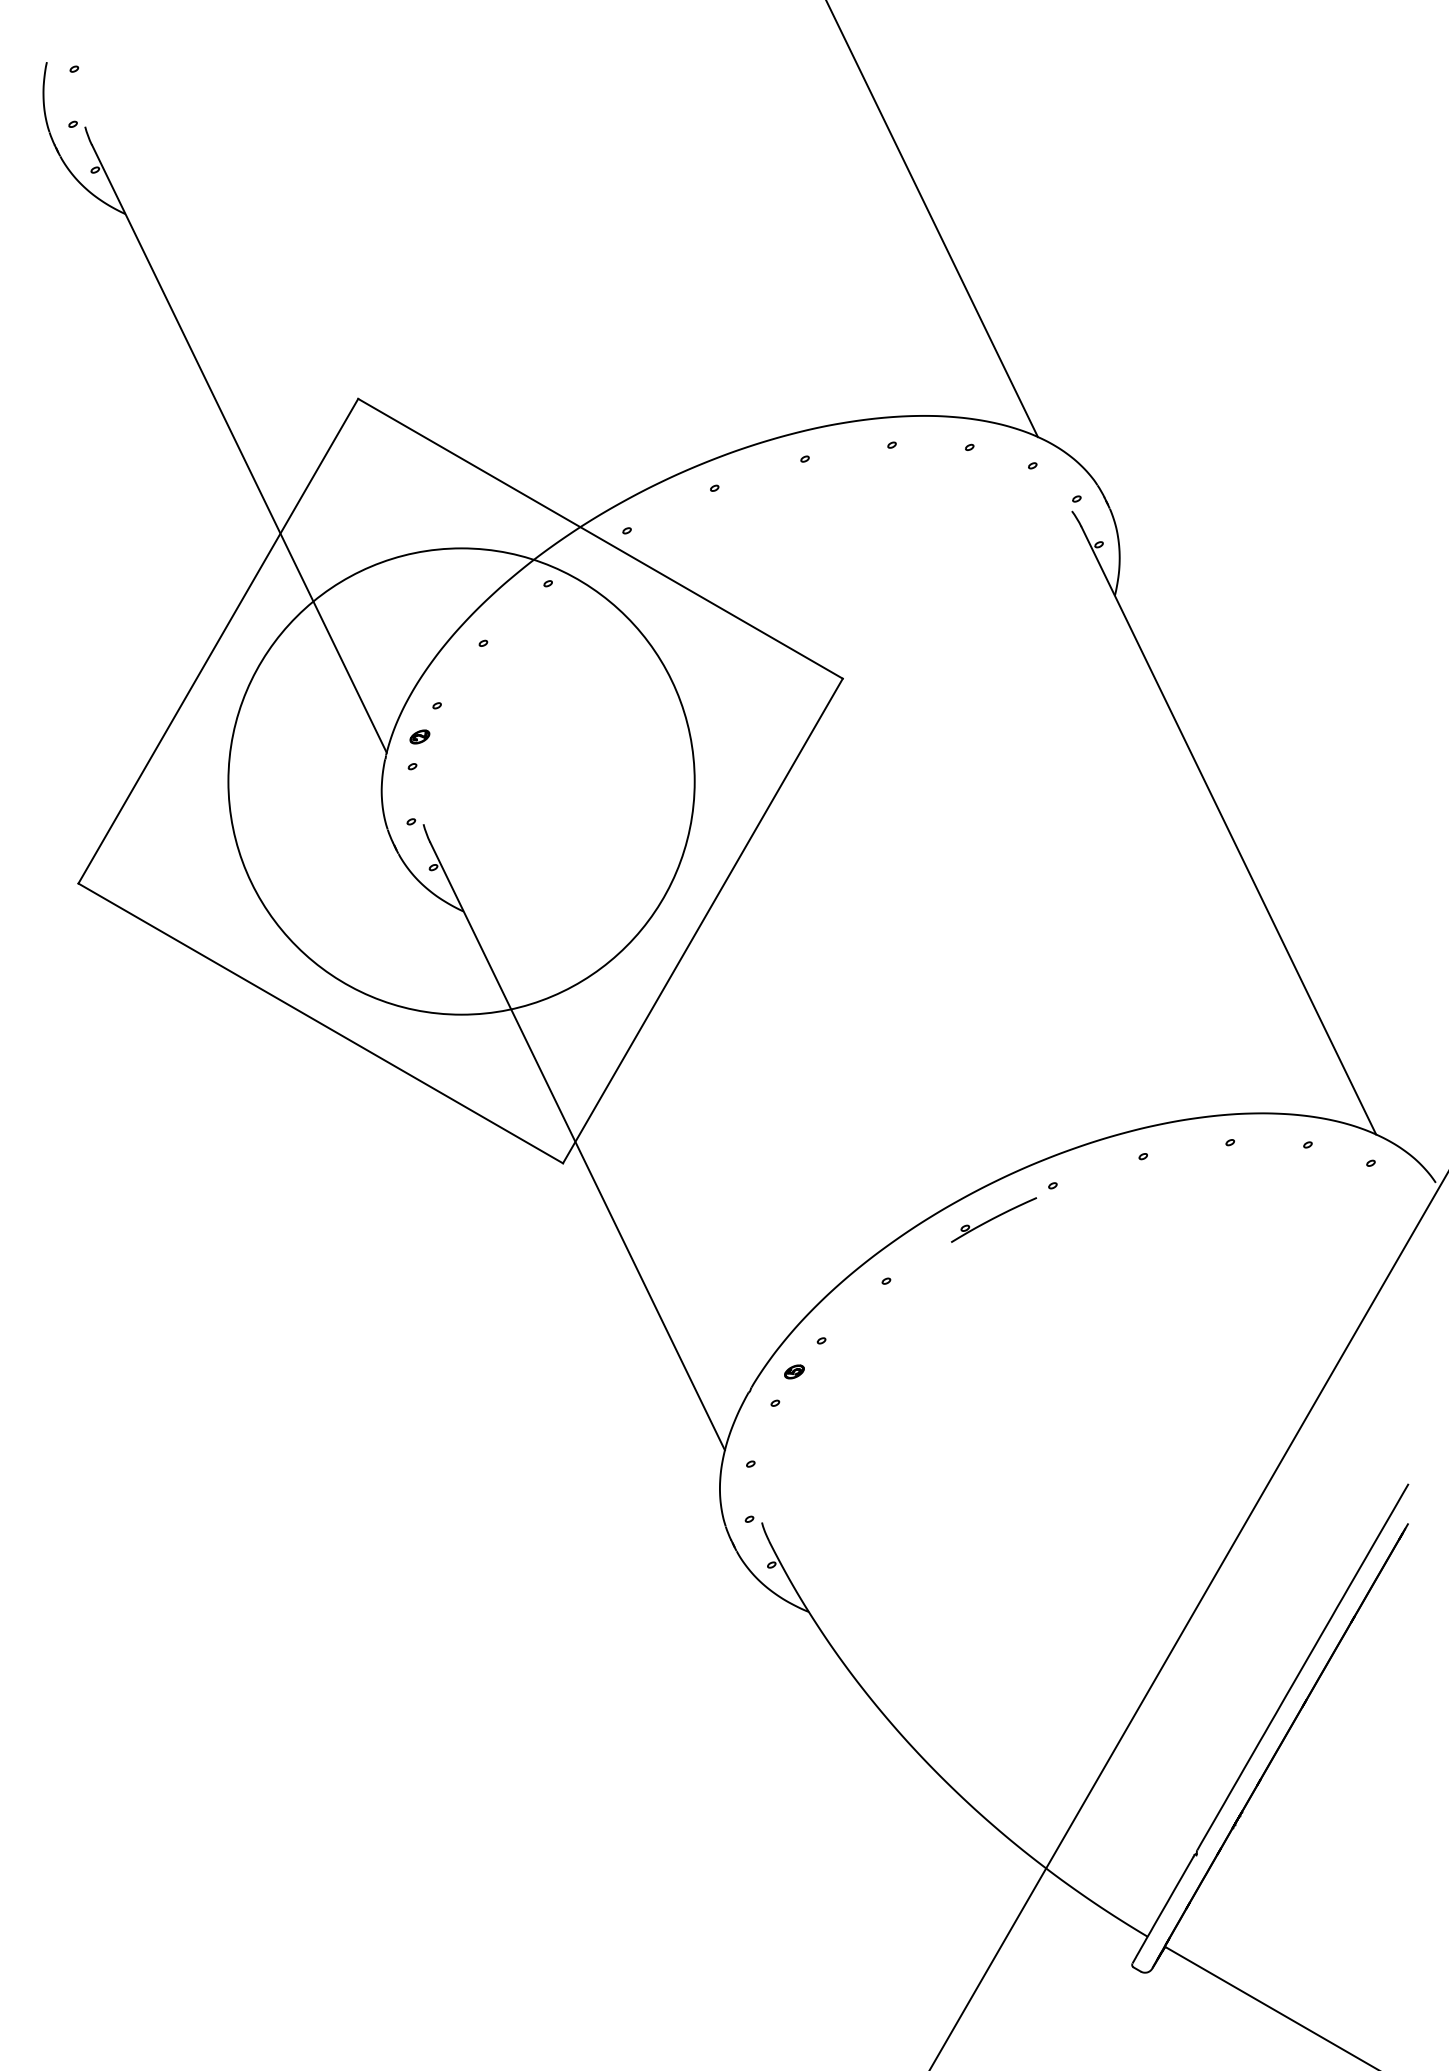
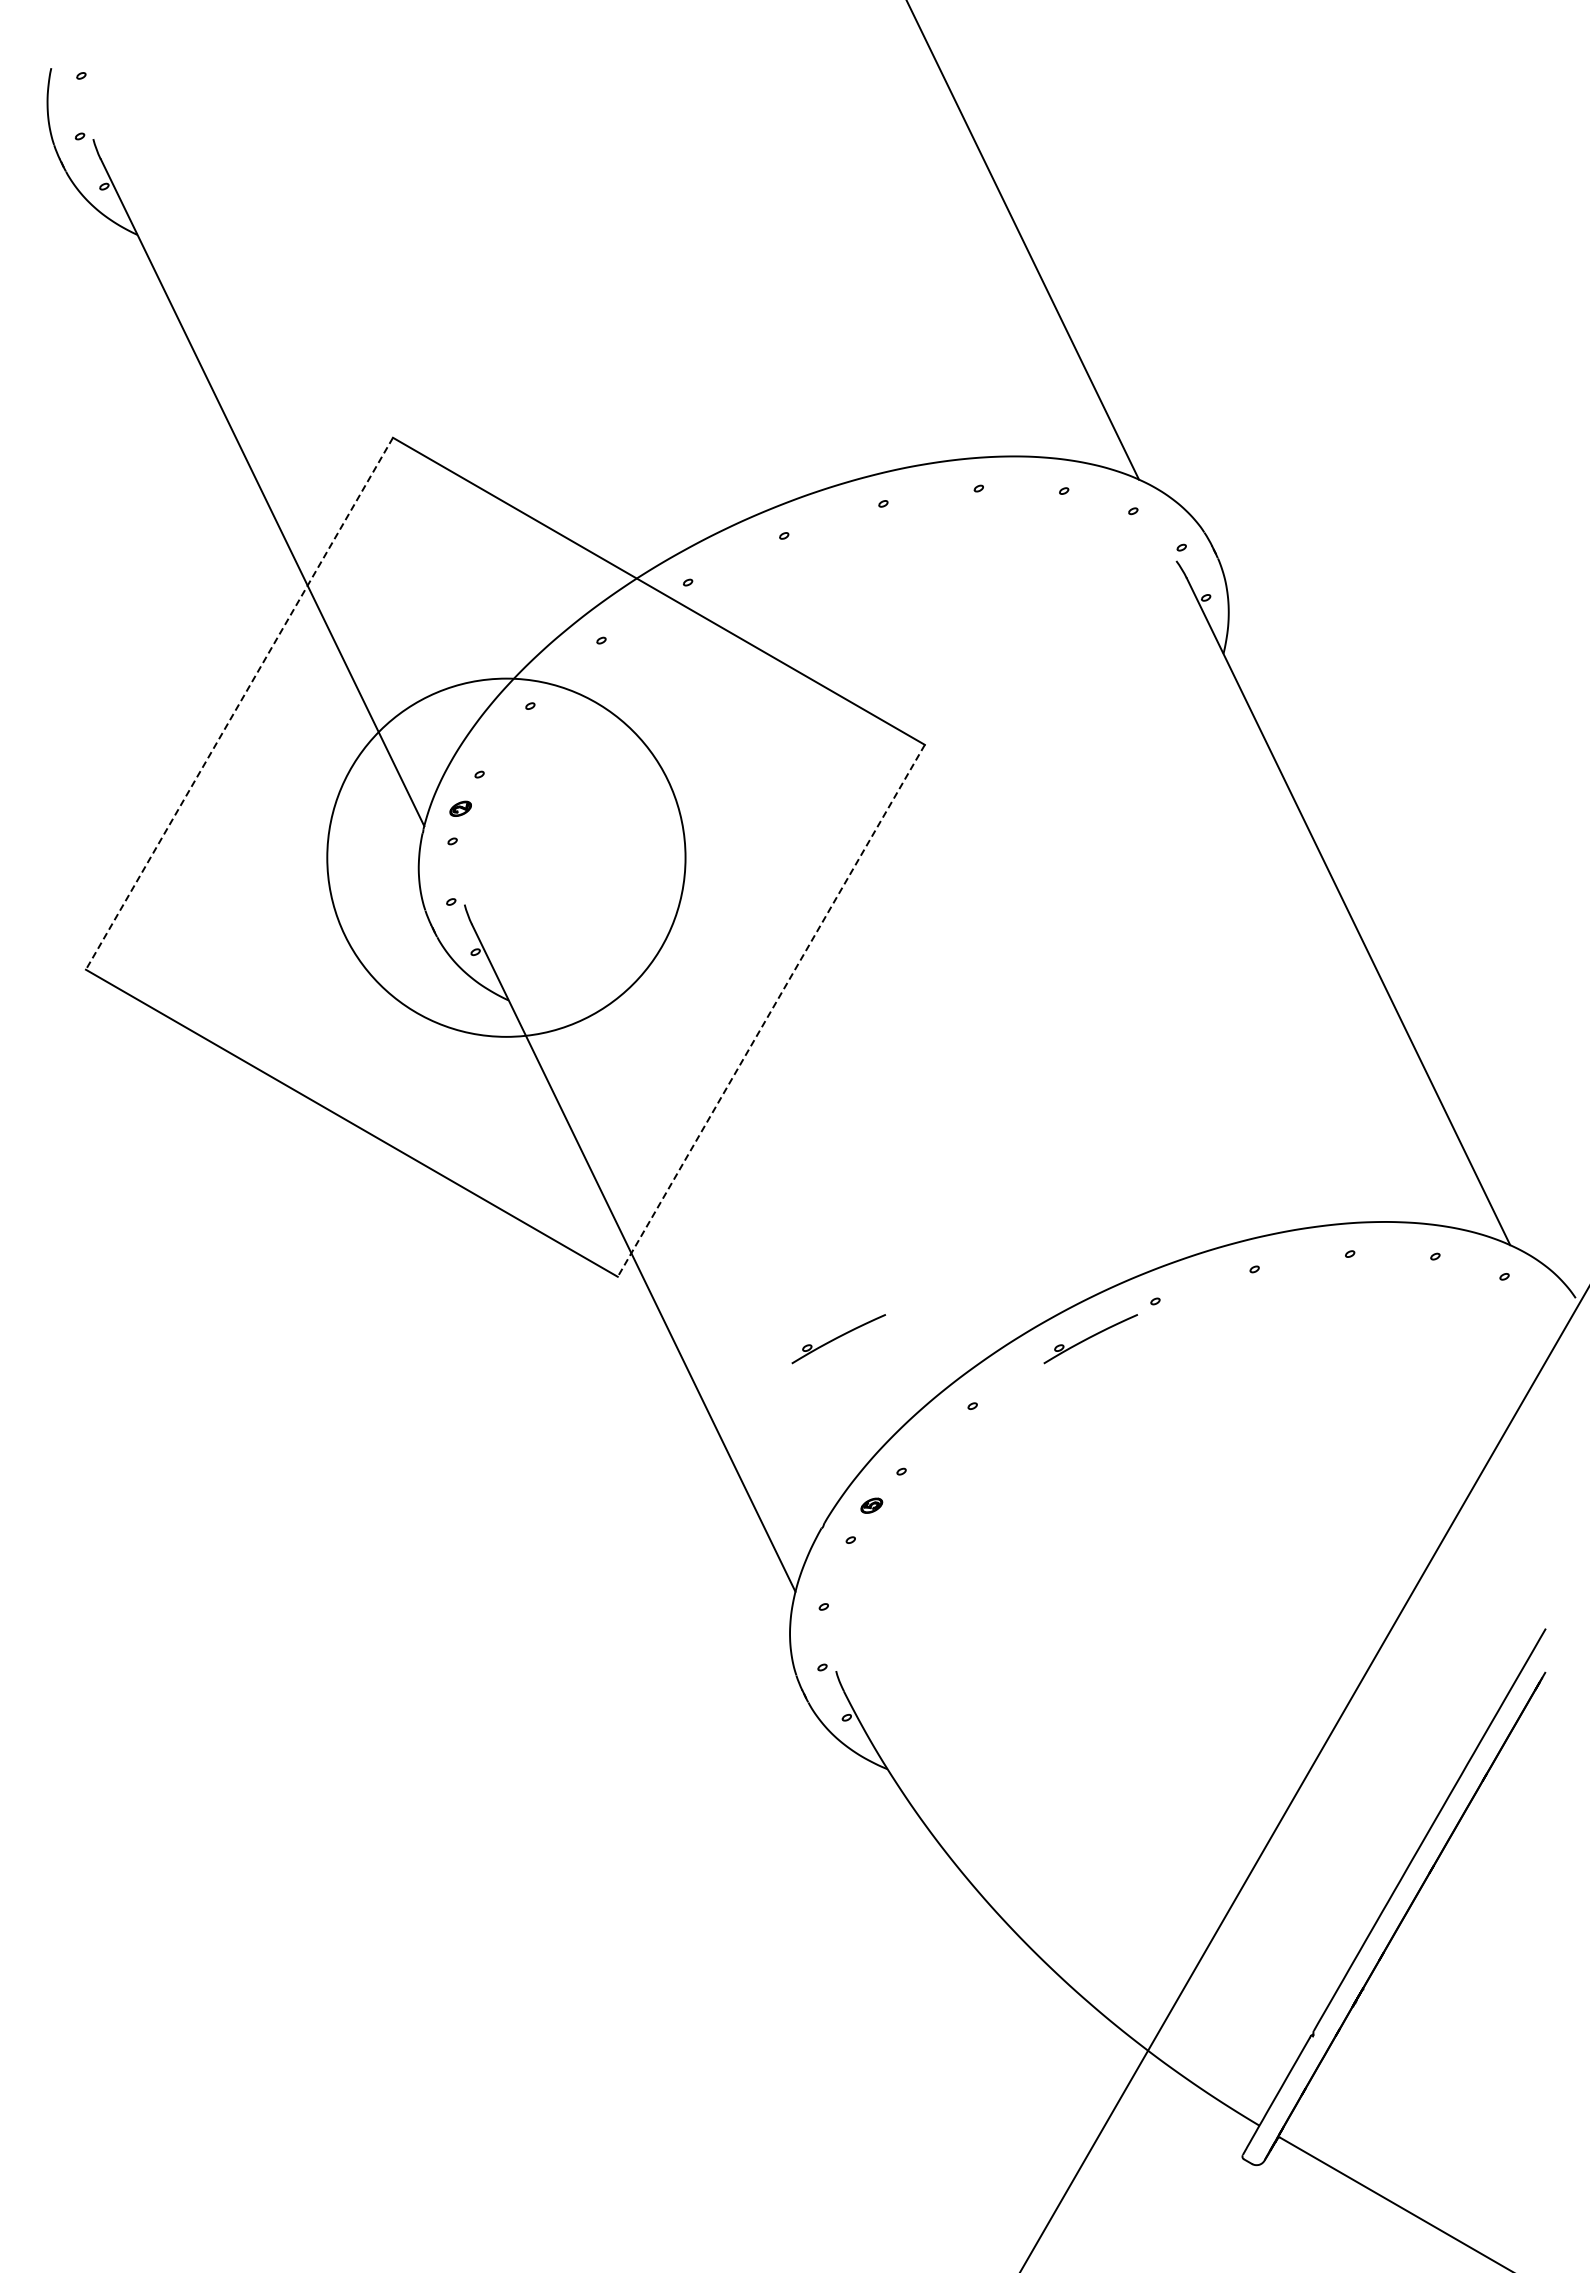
line: (218, 641) -> (239, 704), solid -> dashed
circle: (461, 781) -> (506, 857), size x0.7
line: (703, 921) -> (771, 1011), solid -> dashed
part: (764, 1220) -> (838, 1339), added

